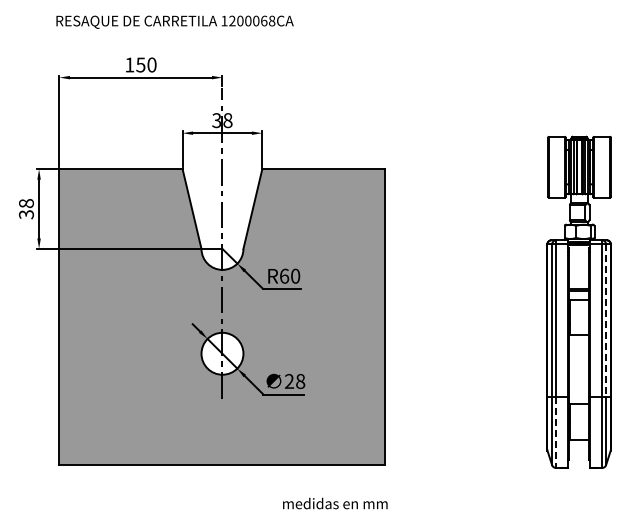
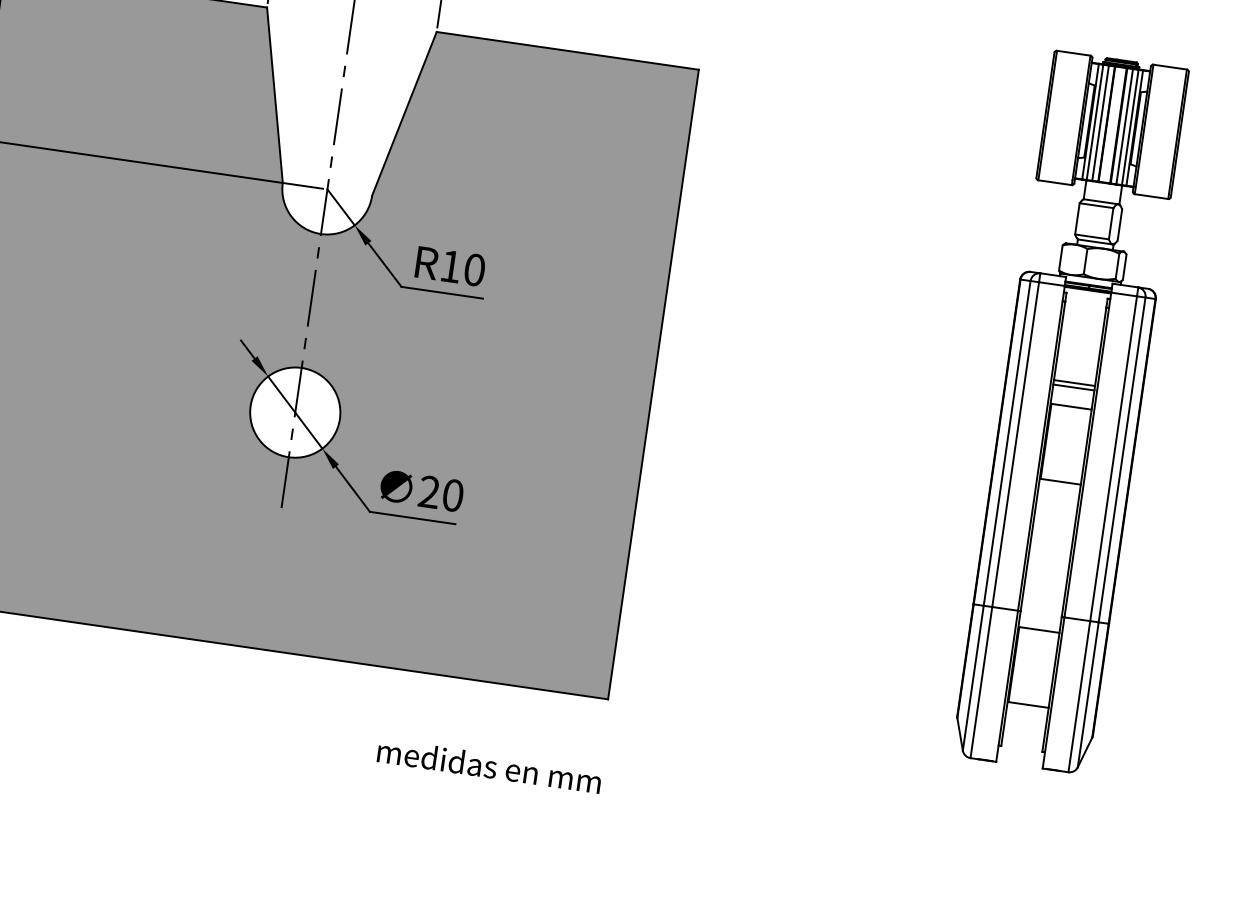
text: (284, 275) -> (451, 264), R60 -> R10
line: (606, 321) -> (1122, 461), dashed -> solid
text: (300, 381) -> (452, 495), 28 -> 20
line: (556, 433) -> (981, 684), dashed -> solid

